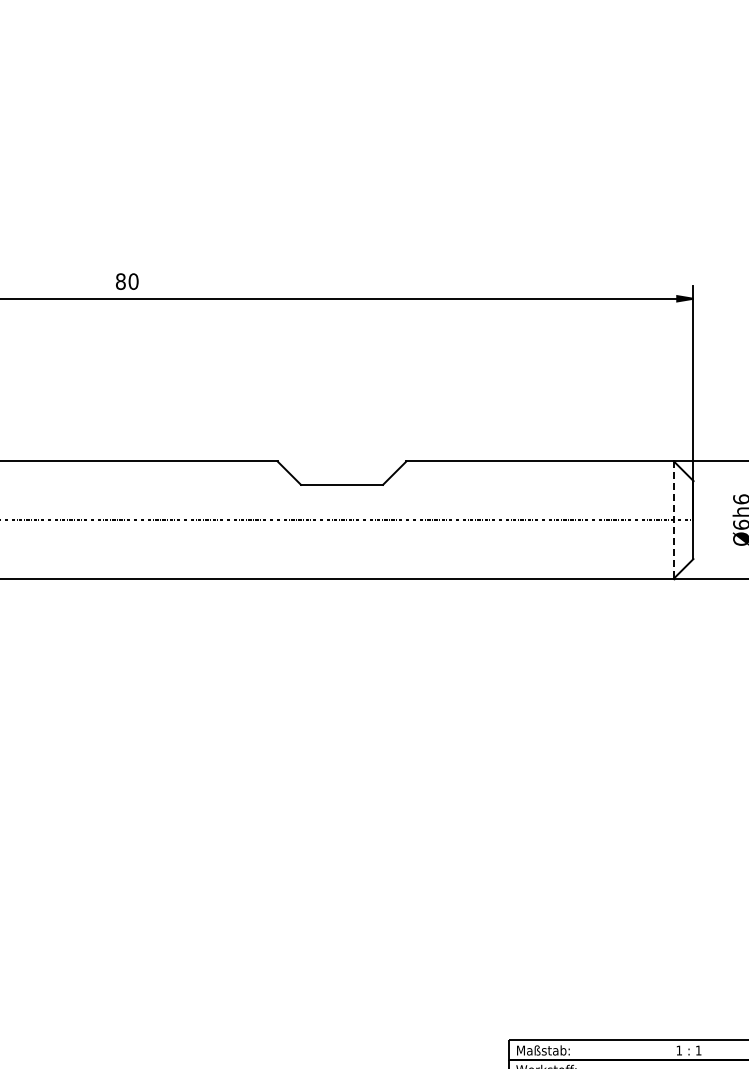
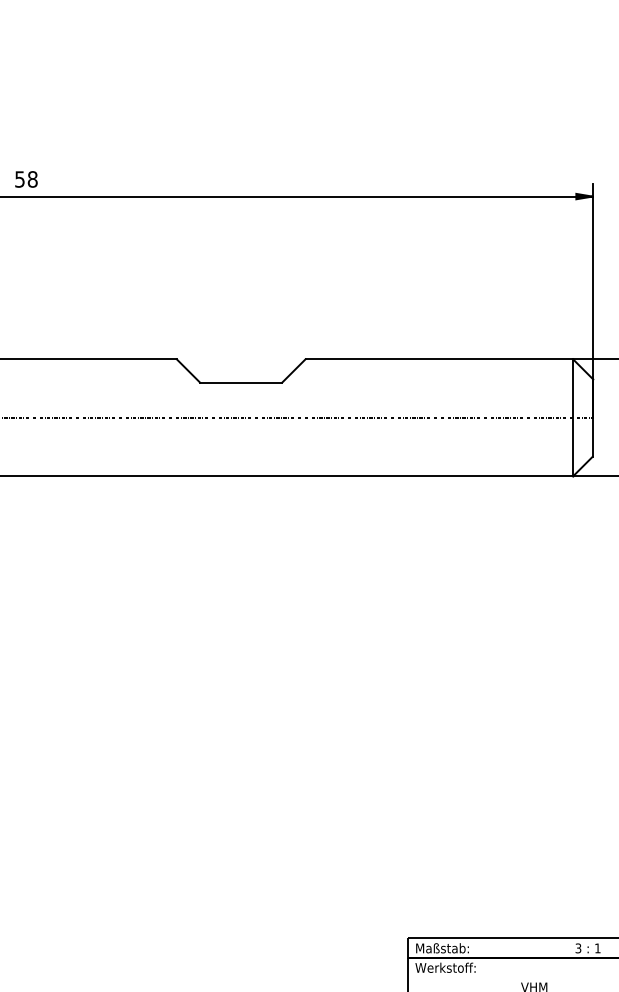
text: (127, 281) -> (26, 179), 80 -> 58
line: (673, 520) -> (572, 418), dashed -> solid
text: (679, 1050) -> (578, 948), 1 -> 3

